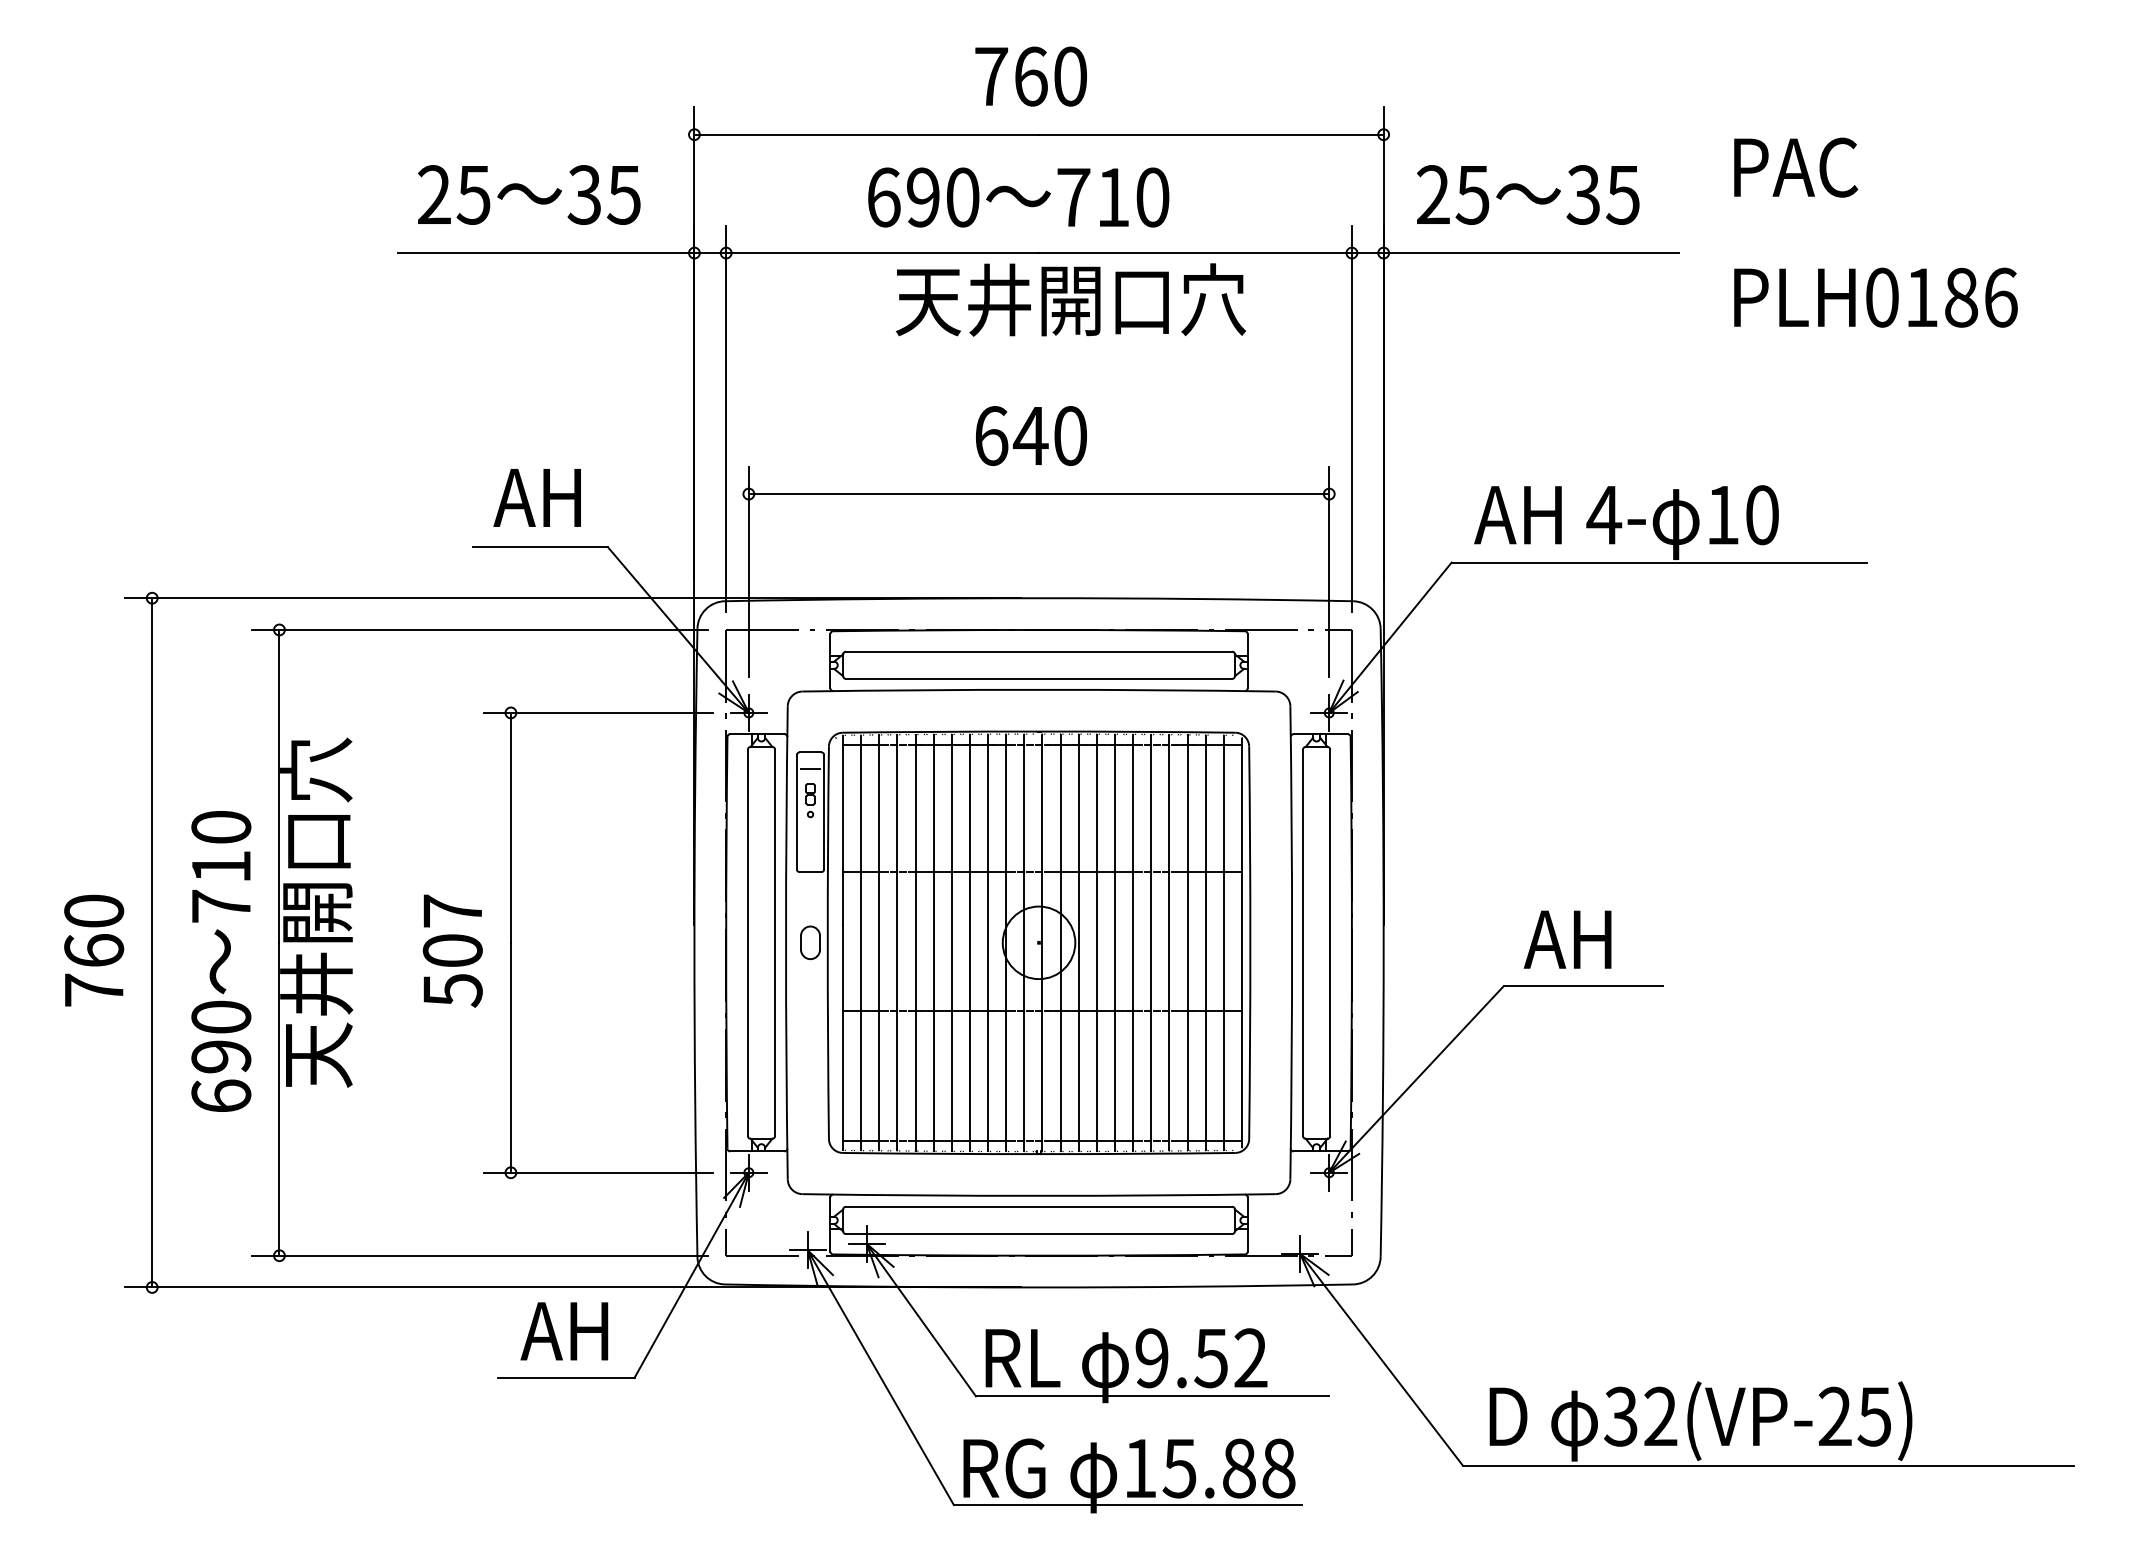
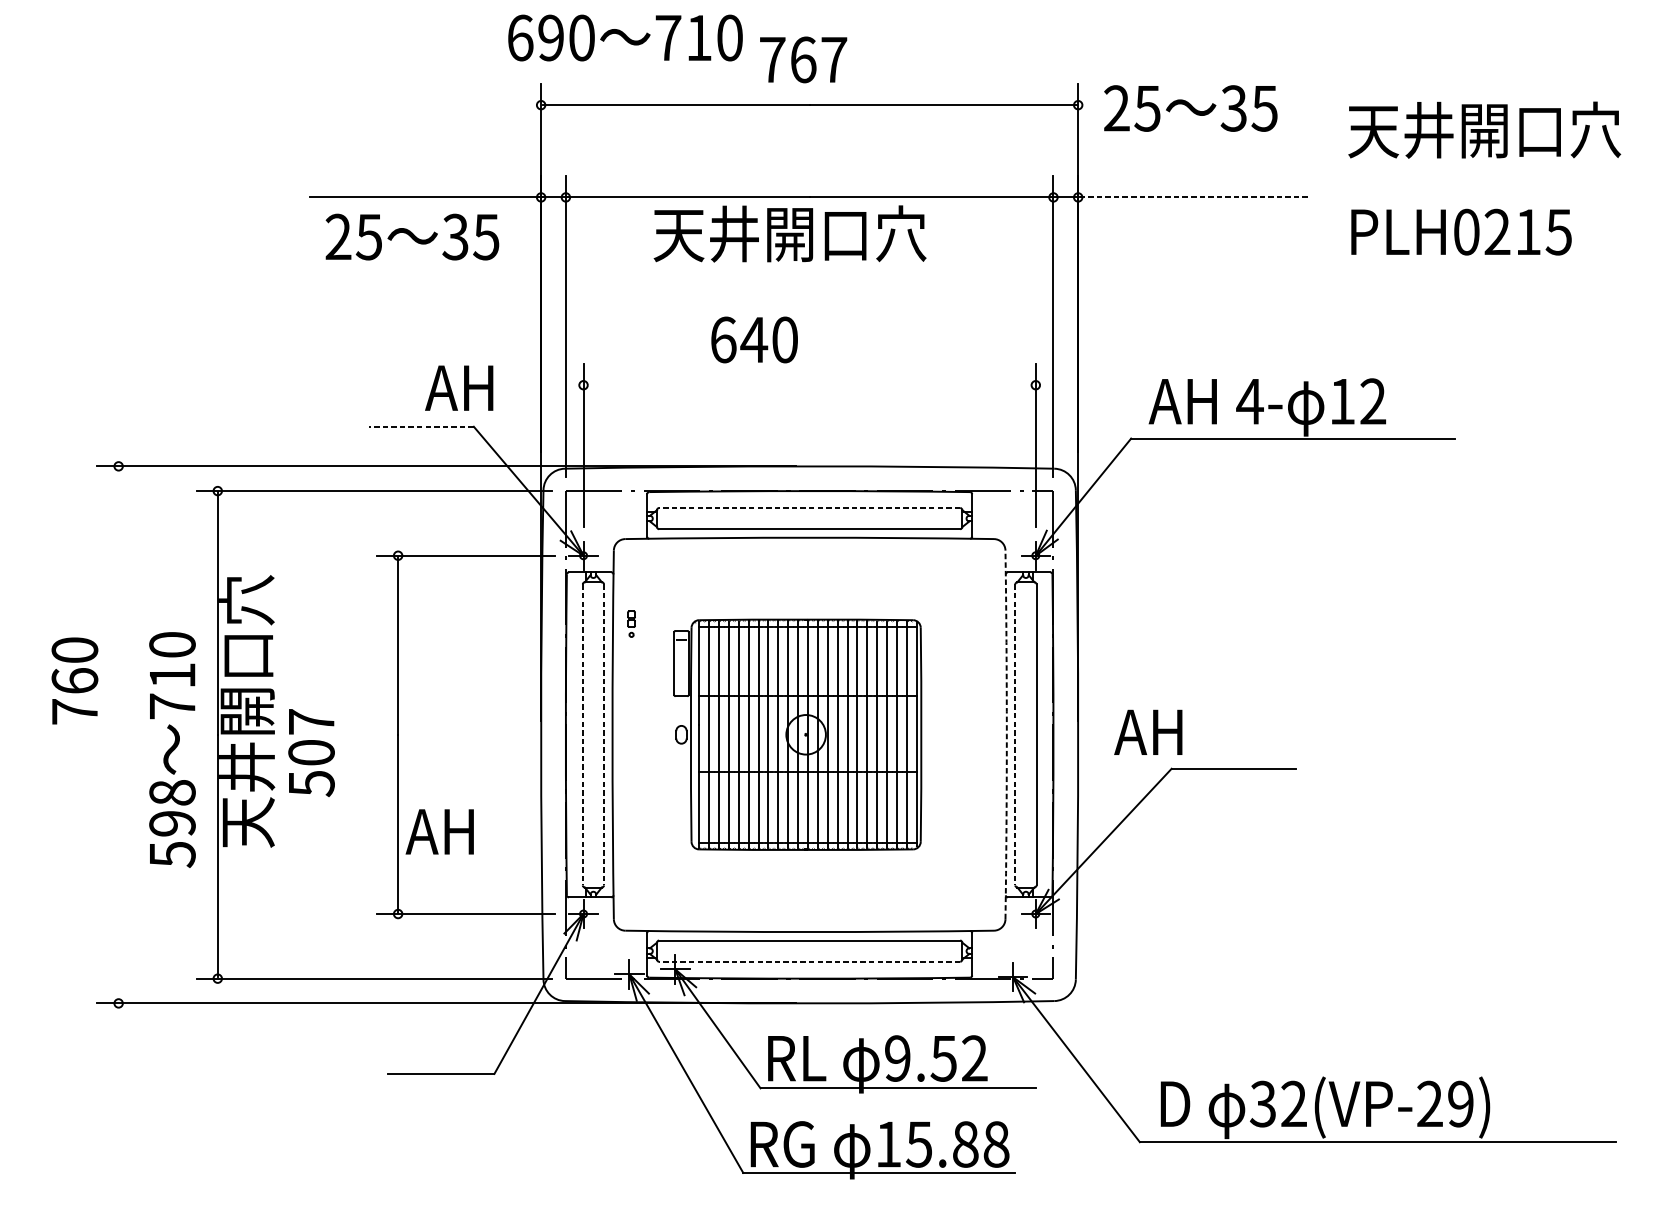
text: (1070, 76) -> (834, 59), 760 -> 767
text: (1905, 166) -> (1484, 129), PAC -> 天井開口穴
text: (529, 194) -> (412, 236), moved
text: (1528, 194) -> (1191, 108), moved
text: (1018, 197) -> (625, 38), moved
line: (1532, 253) -> (1194, 197), solid -> dashed
text: (1961, 297) -> (1528, 232), PLH0186 -> PLH0215
text: (1070, 299) -> (789, 233), moved
text: (1031, 435) -> (754, 339), moved
line: (1038, 494) -> (809, 385), removed
text: (536, 497) -> (458, 387), moved
text: (1761, 515) -> (1372, 401), 10 -> 12
line: (540, 547) -> (421, 426), solid -> dashed
line: (1038, 651) -> (809, 507), solid -> dashed
text: (1567, 939) -> (1148, 732), moved
line: (152, 942) -> (118, 734), removed
part: (1023, 942) -> (797, 734), size x0.7
arc: (1292, 942) -> (1007, 734), solid -> dashed
line: (747, 943) -> (582, 735), solid -> dashed
line: (775, 943) -> (604, 735), solid -> dashed
line: (1303, 943) -> (1015, 735), solid -> dashed
text: (94, 950) -> (75, 680), moved
text: (452, 950) -> (311, 752), moved
text: (221, 1056) -> (172, 823), 690 -> 598
line: (1038, 1234) -> (809, 962), solid -> dashed
text: (564, 1331) -> (439, 832), moved
text: (1873, 1416) -> (1459, 1103), 32(VP-25) -> 32(VP-29)

